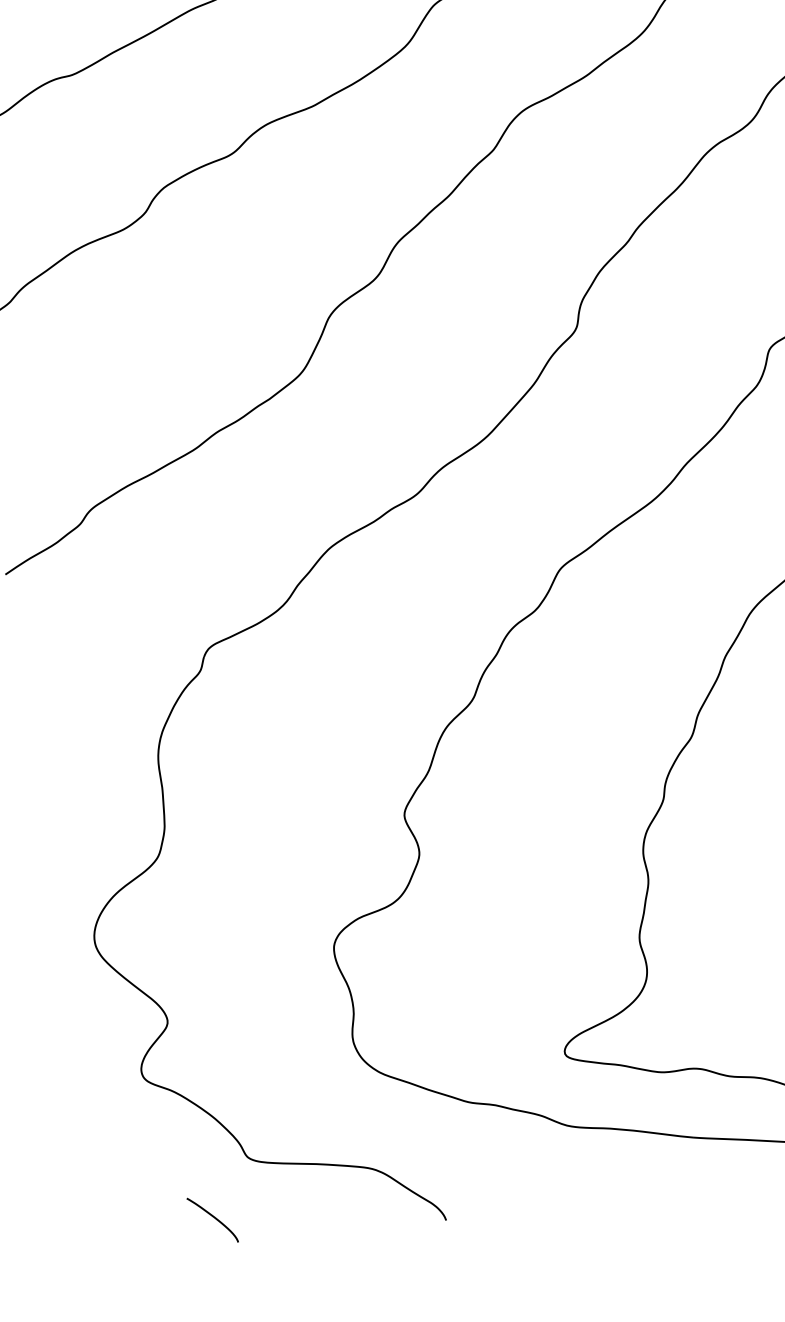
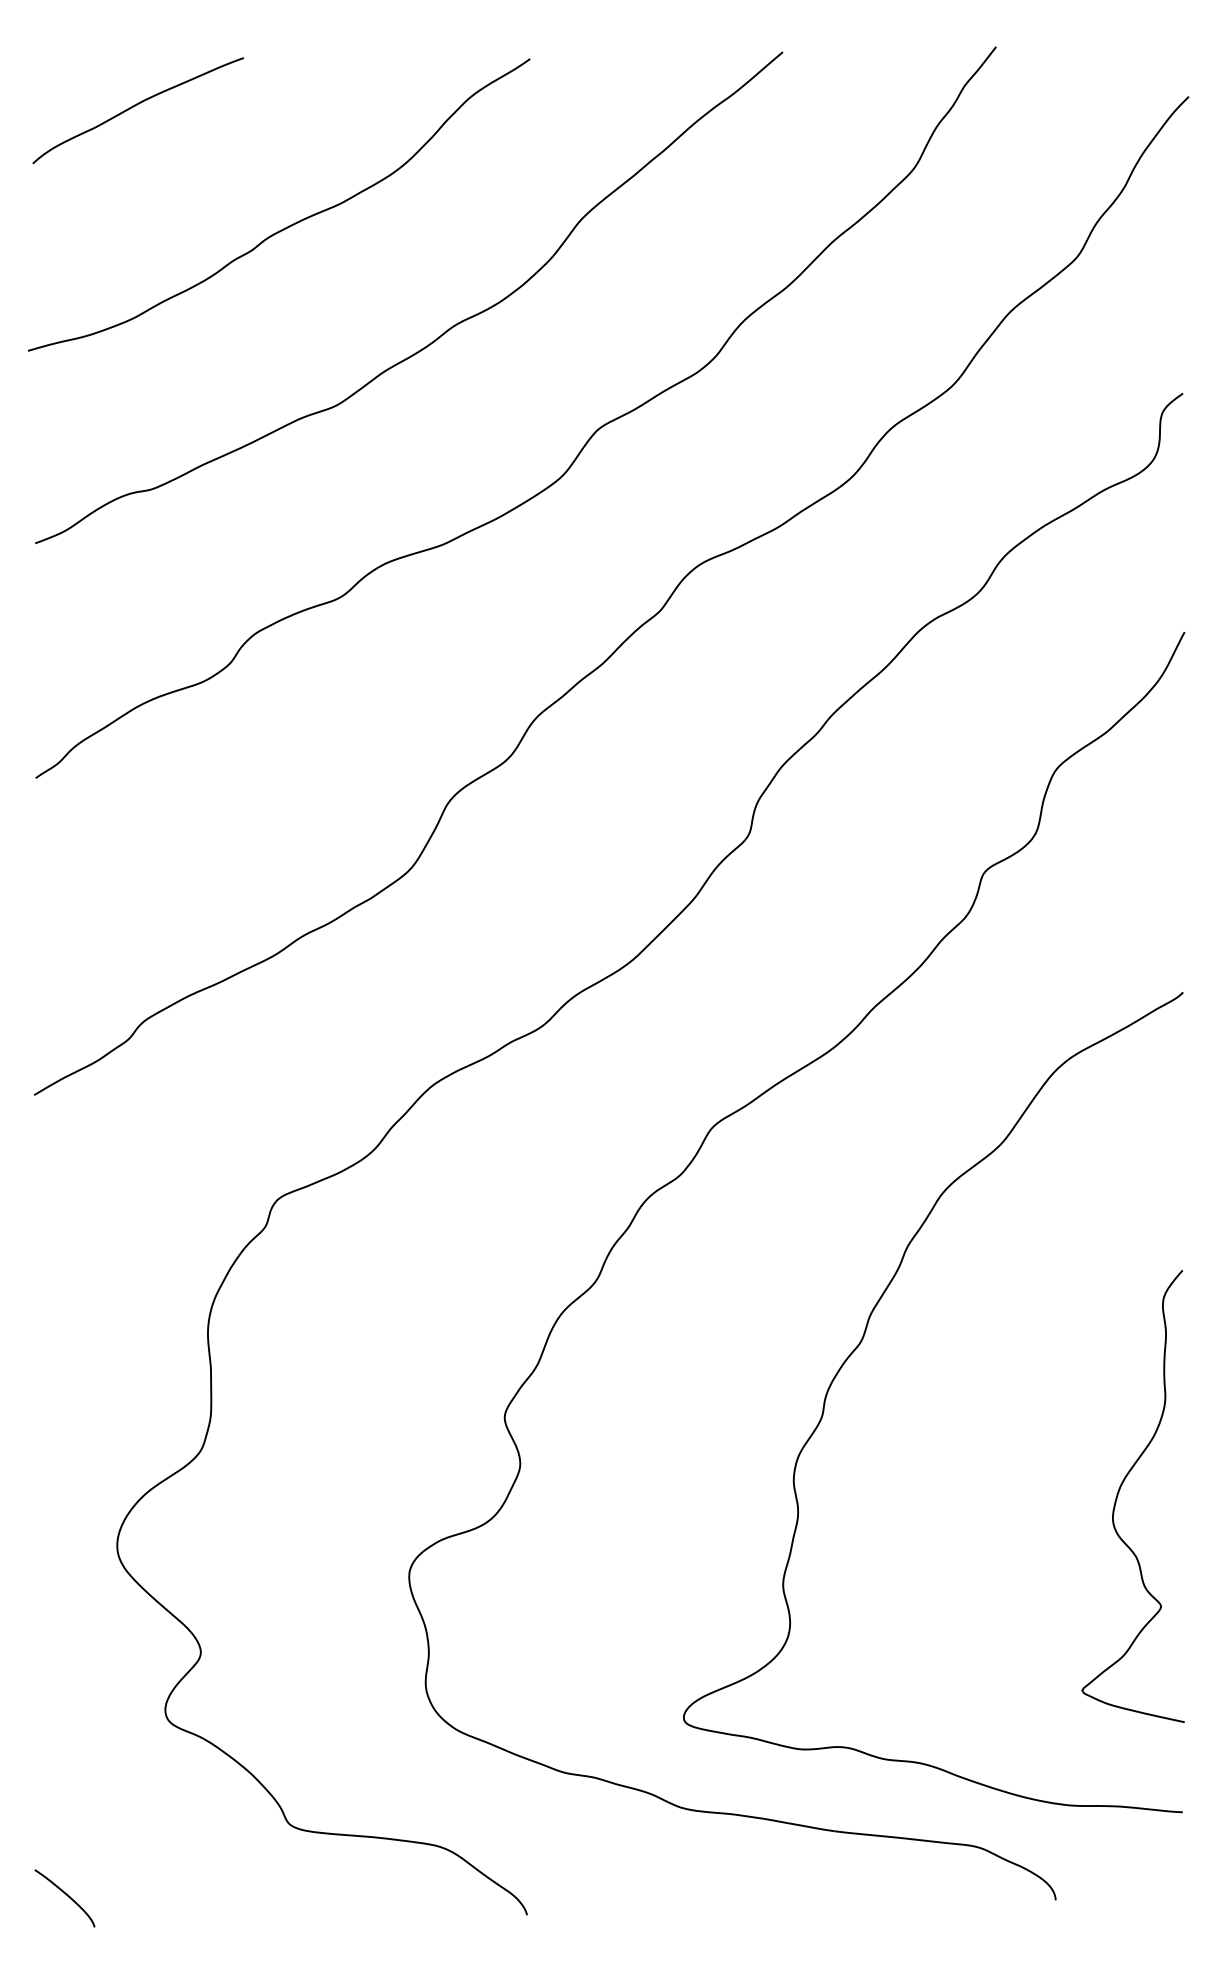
curve: (213, 1217) -> (66, 1895), moved

